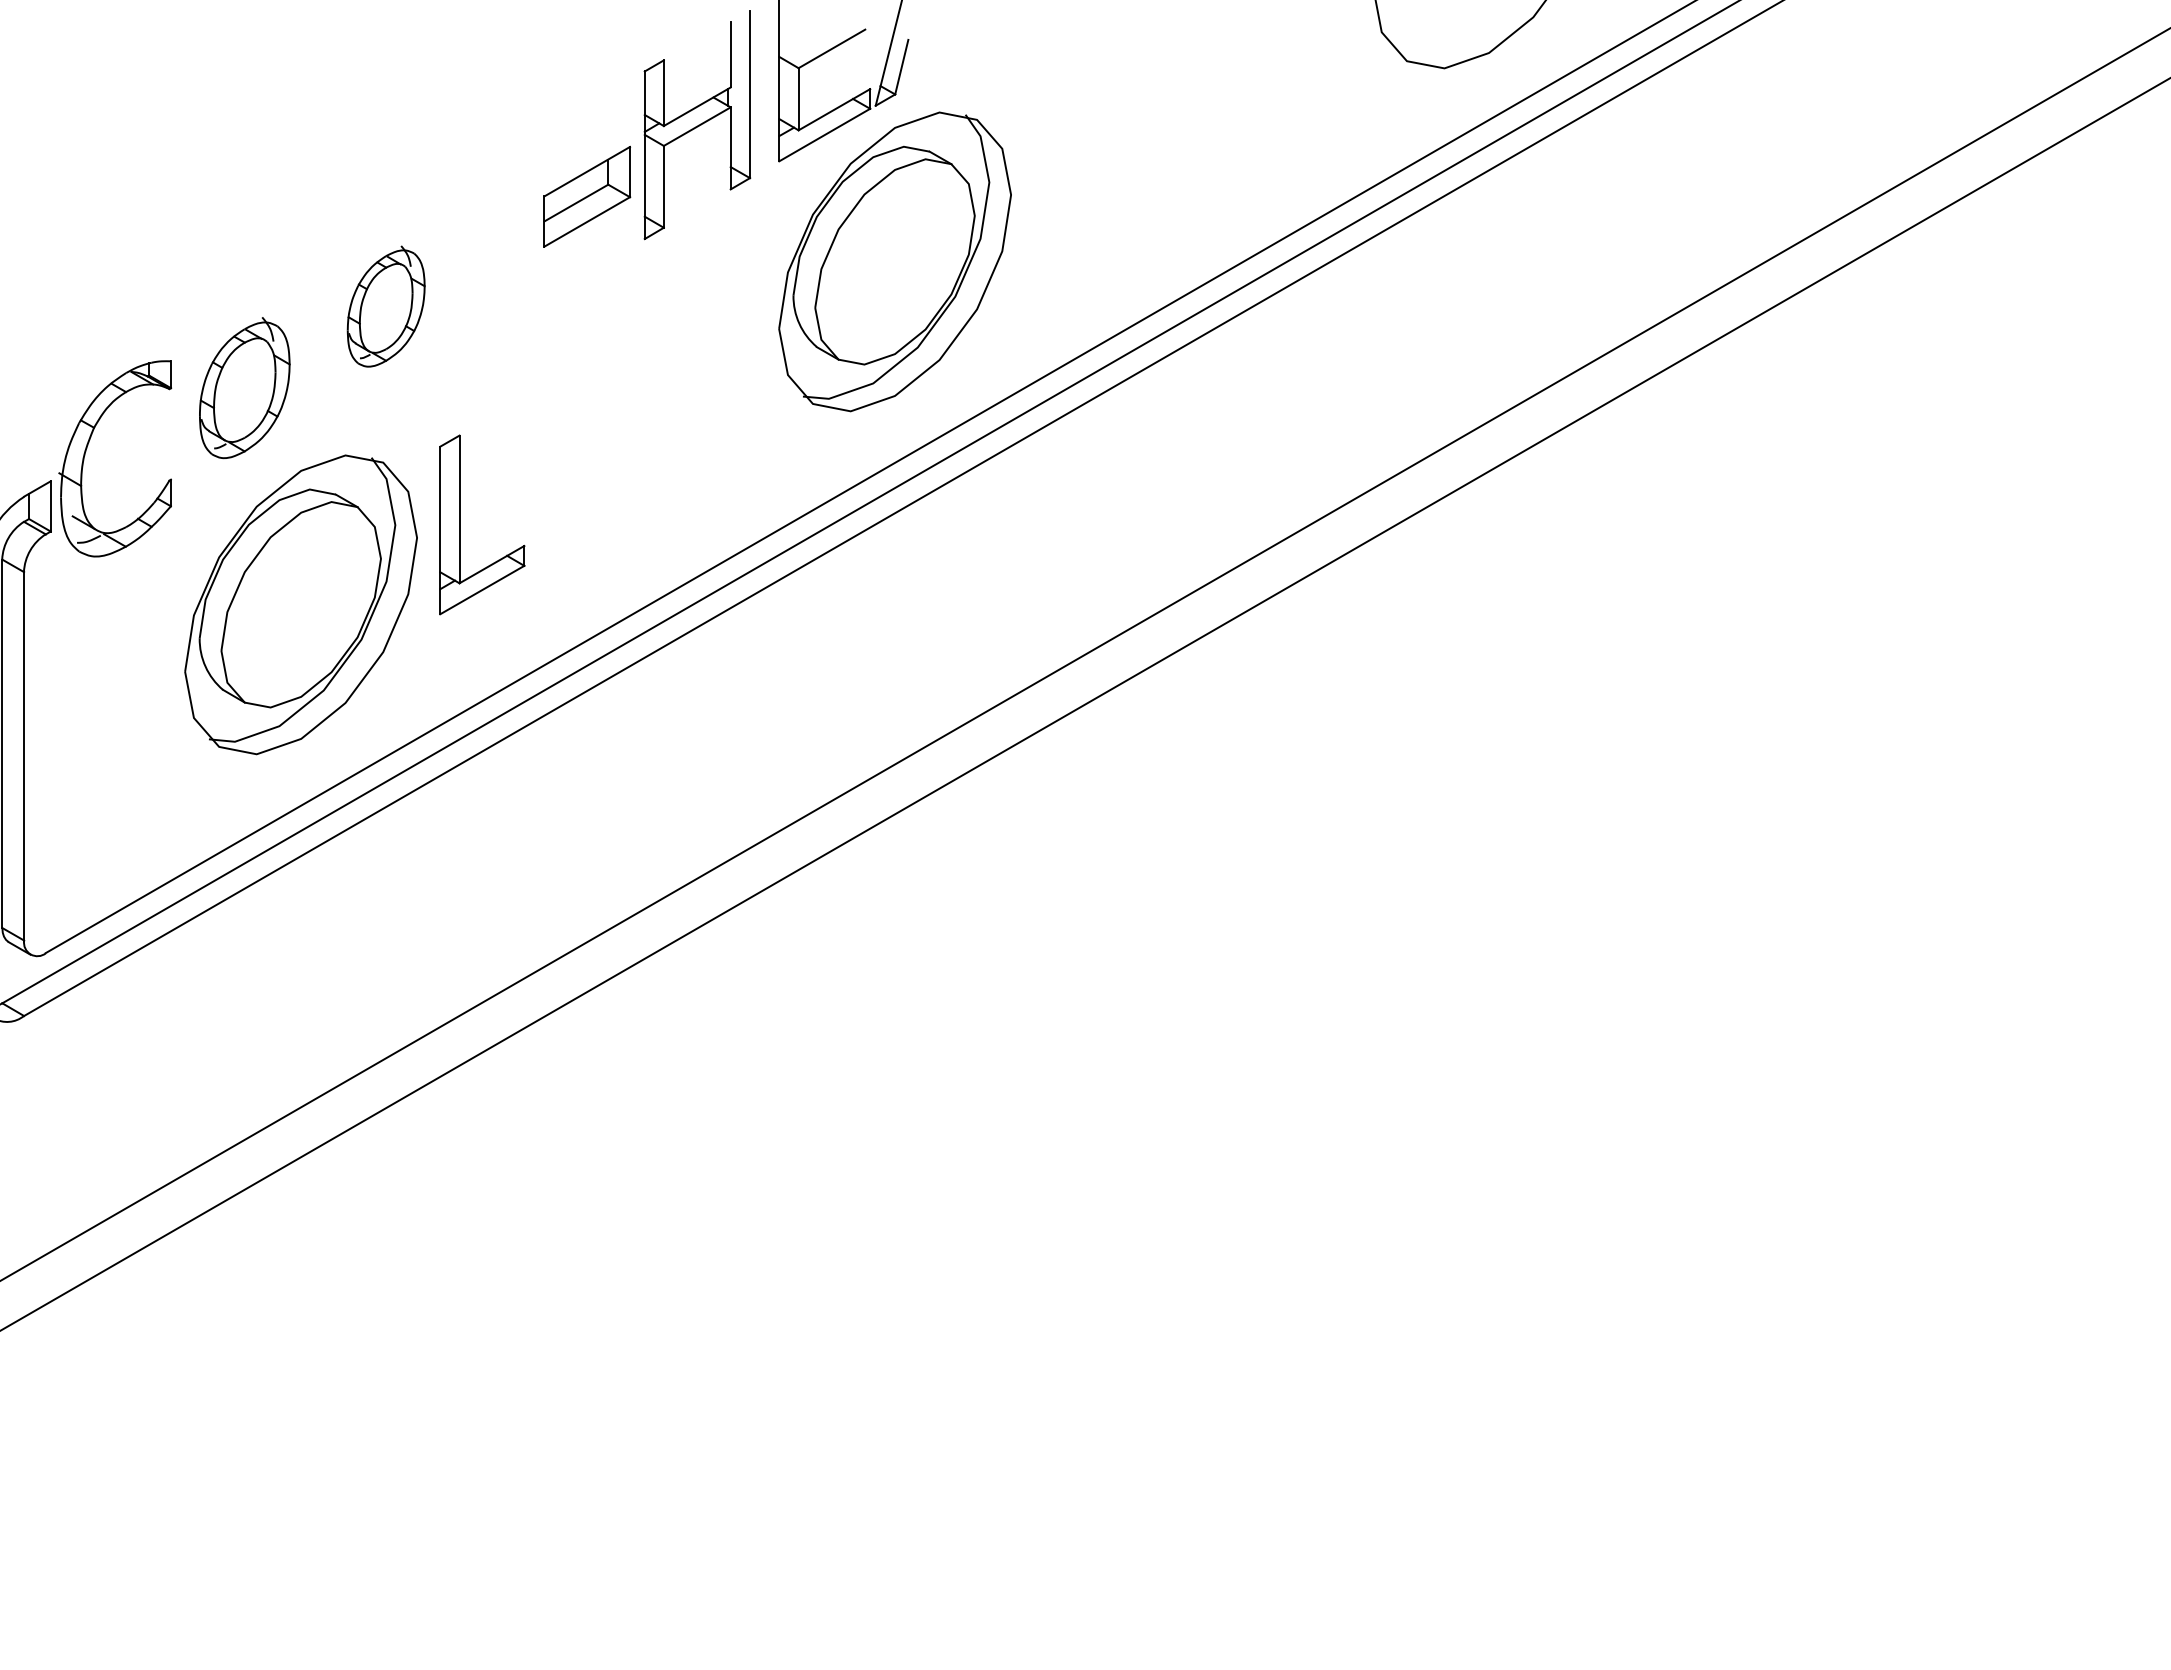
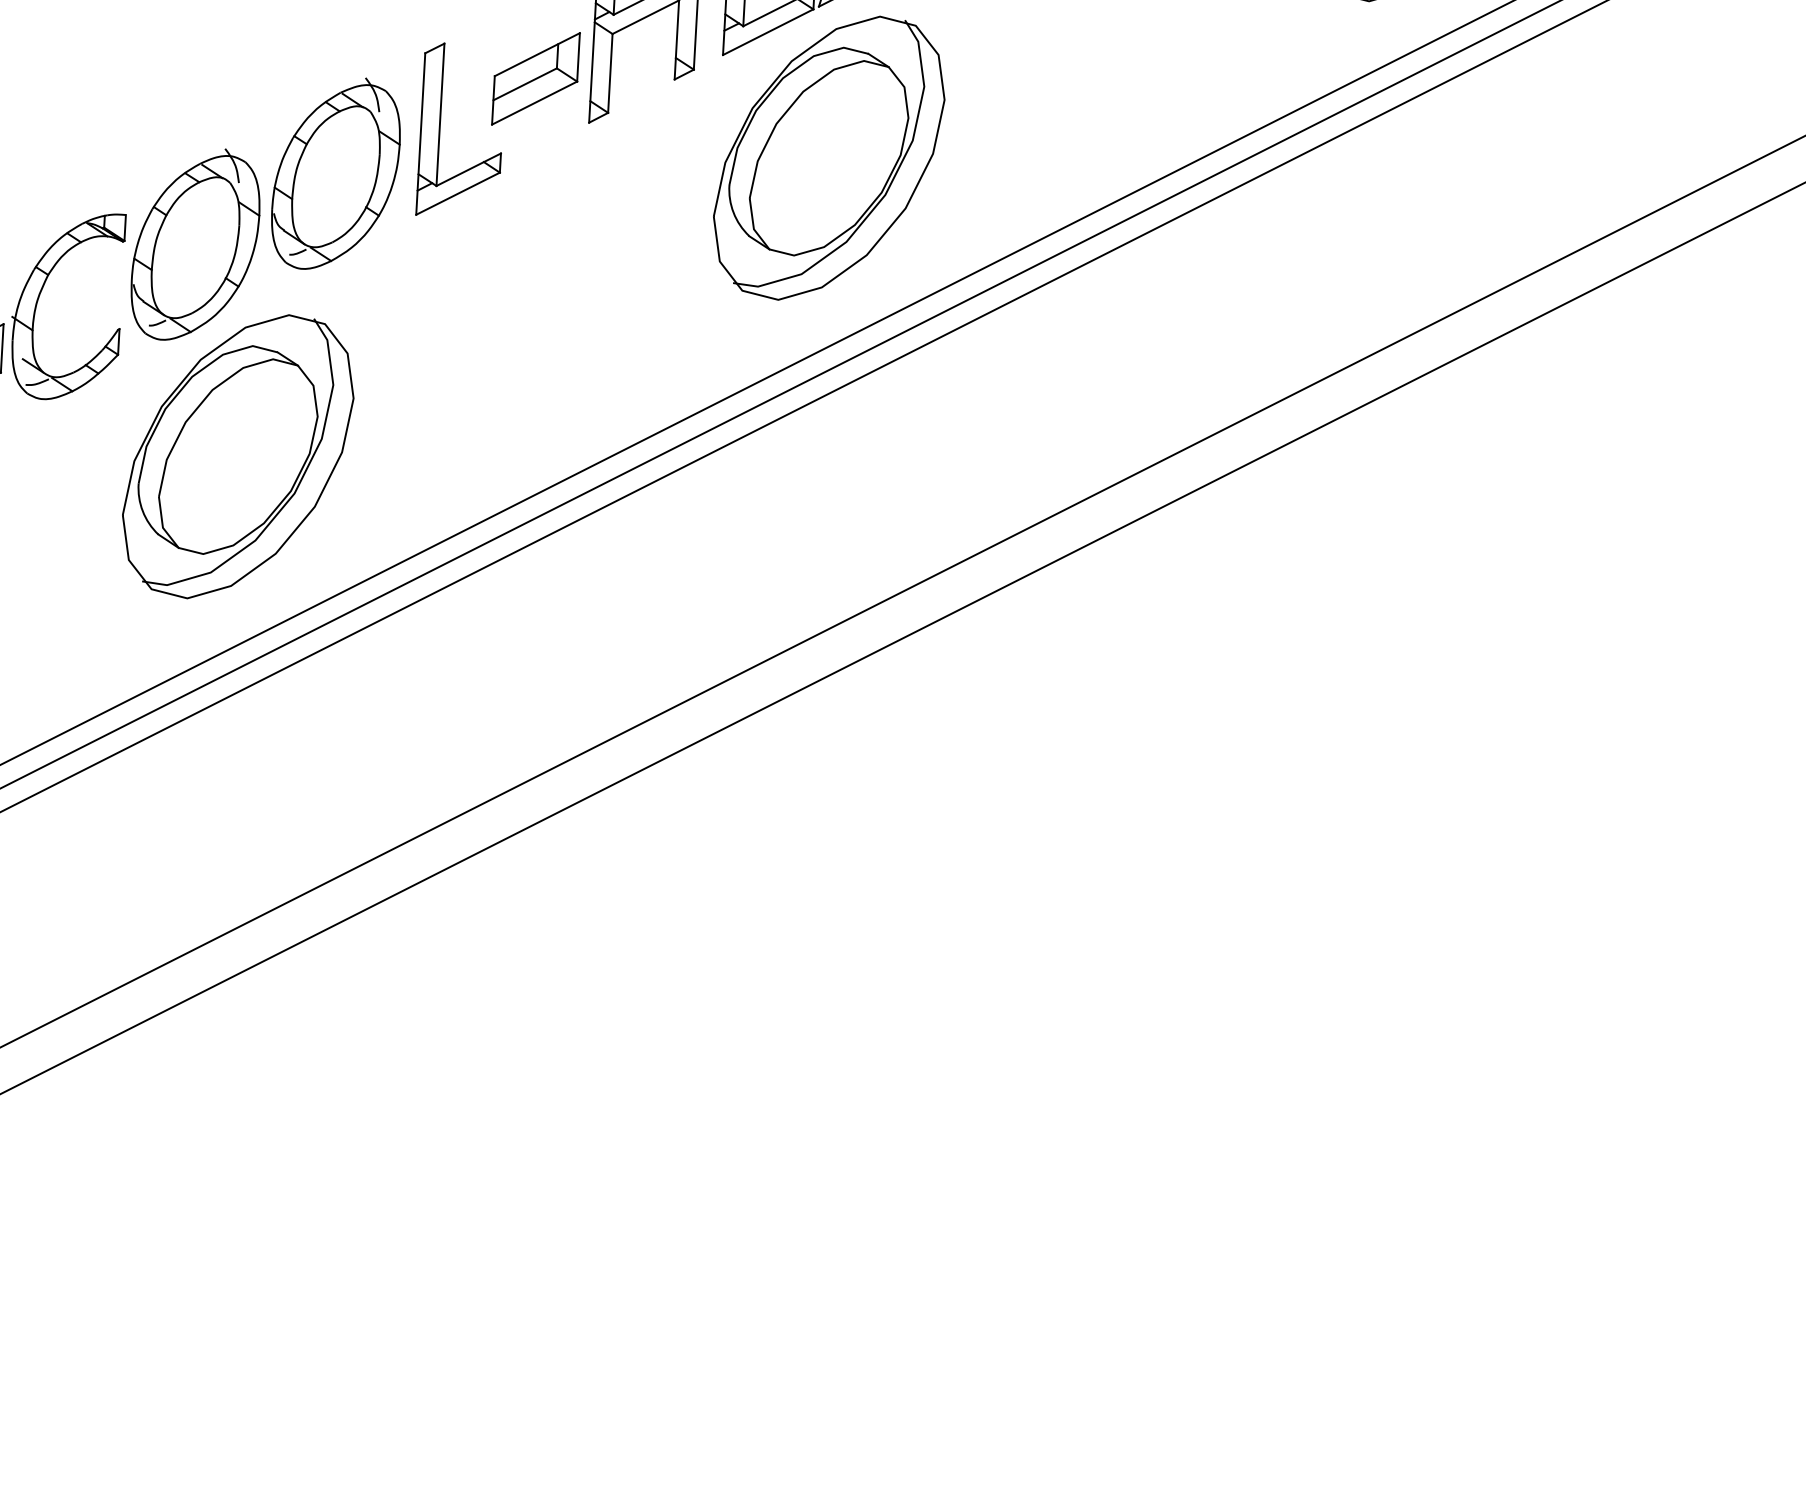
part: (386, 306) -> (336, 173), size x1.67
part: (244, 387) -> (195, 244), size x1.43
part: (460, 524) -> (440, 129), moved

